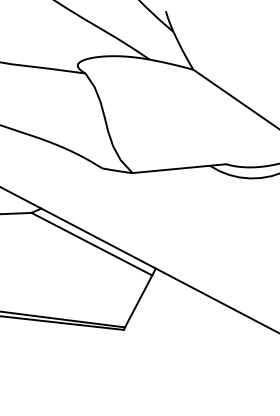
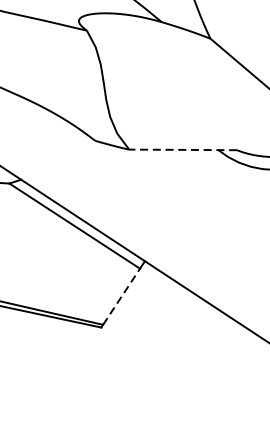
line: (178, 168) -> (182, 149), solid -> dashed
line: (138, 300) -> (121, 295), solid -> dashed

